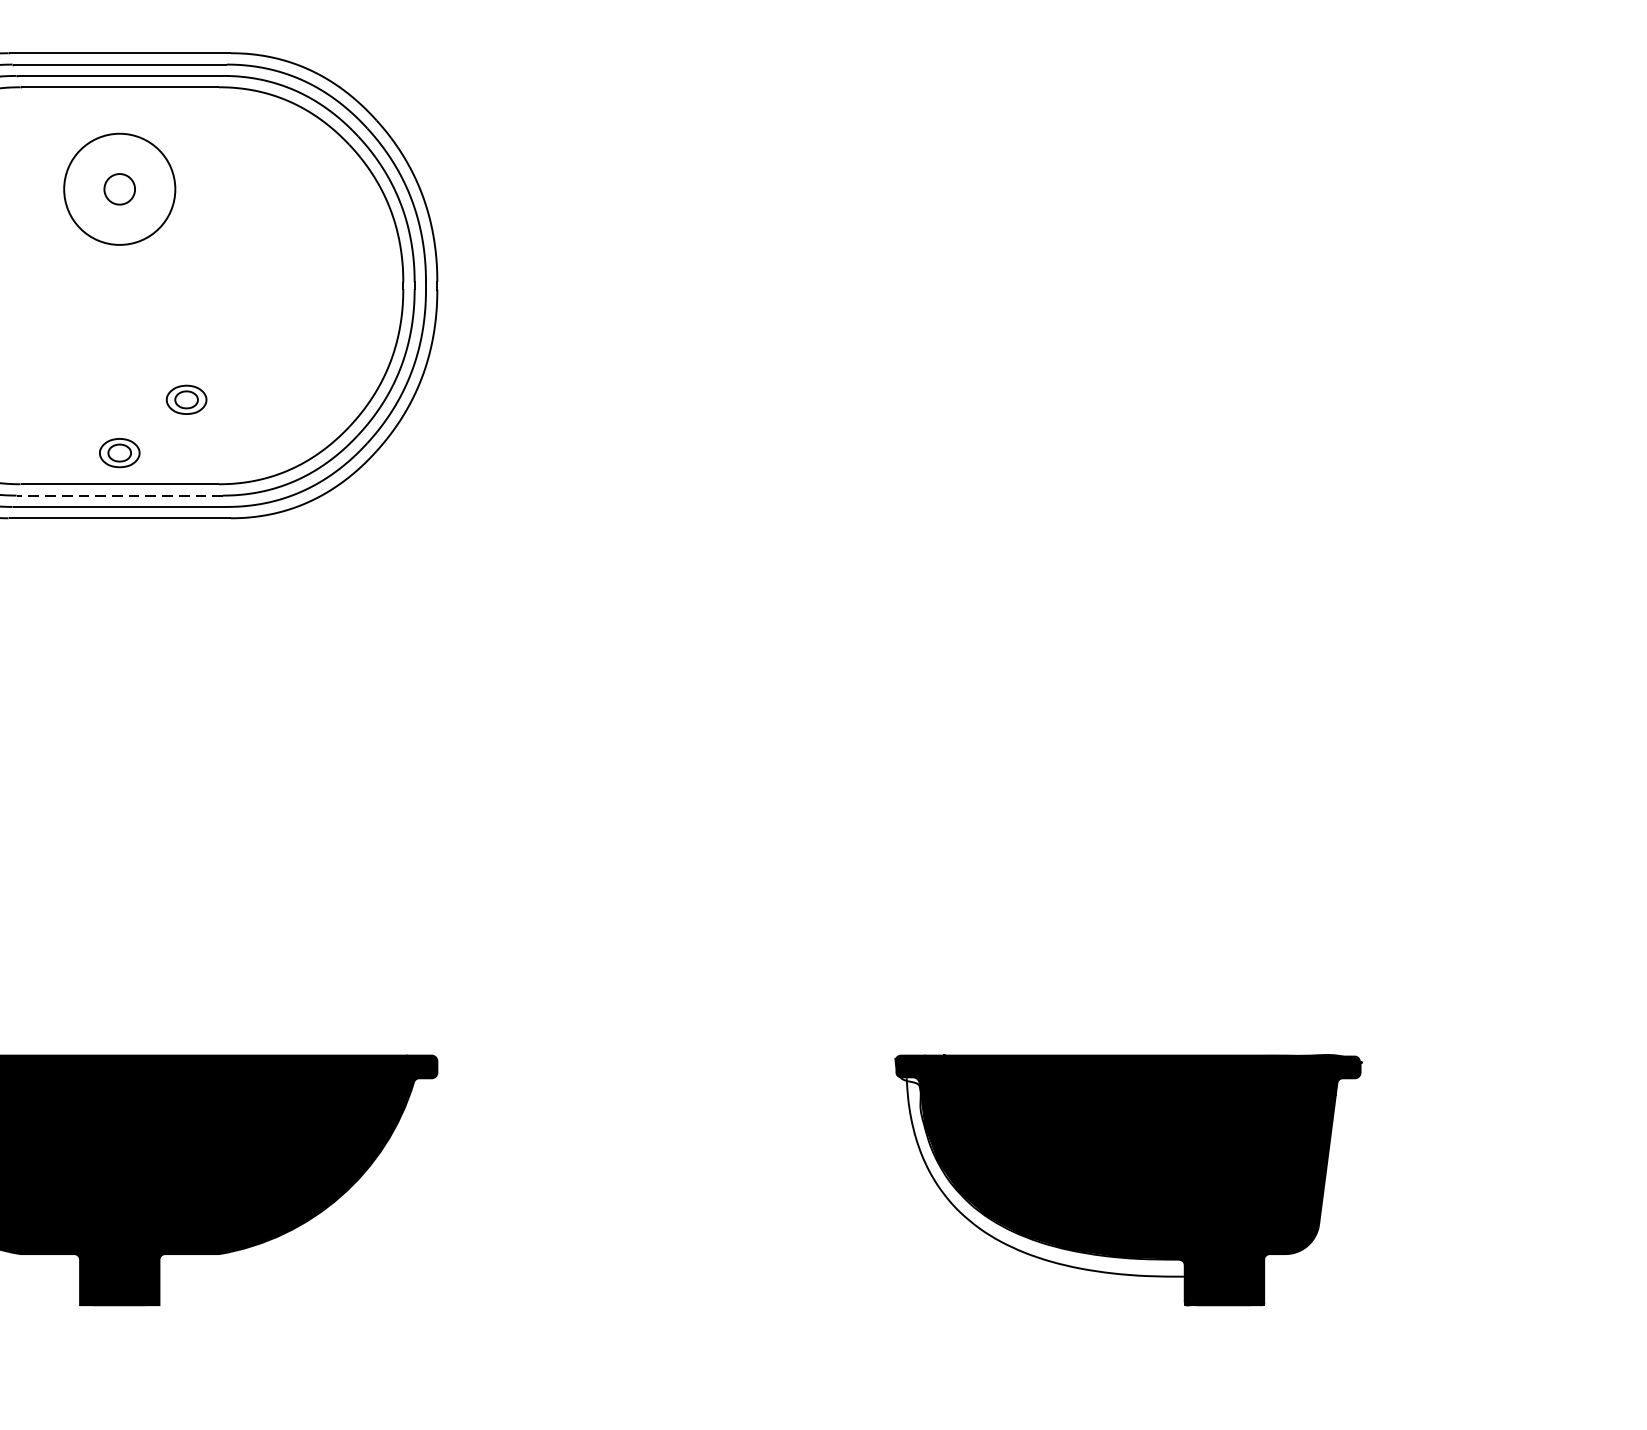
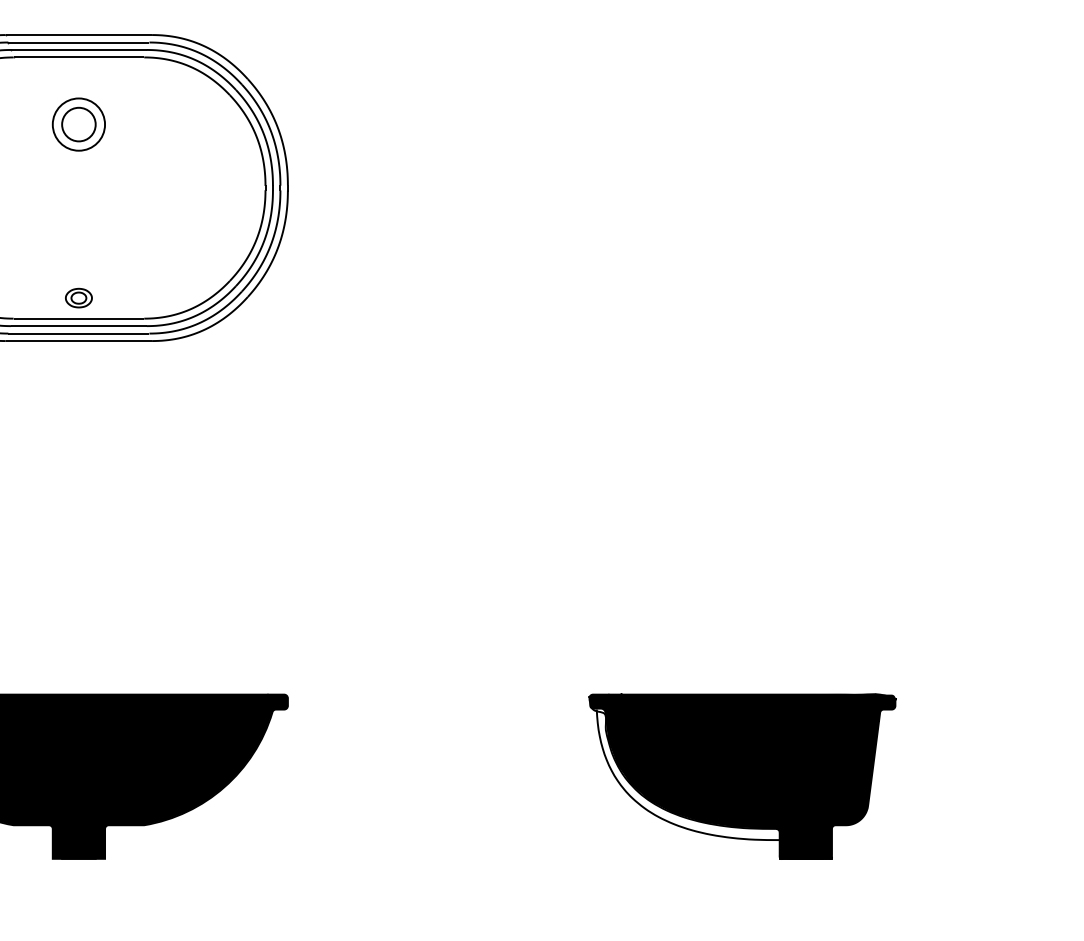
circle: (119, 189) -> (78, 124), size x0.71
circle: (119, 189) -> (78, 124), size x1.67
part: (185, 398) -> (122, 262), removed
line: (119, 496) -> (78, 326), dashed -> solid

